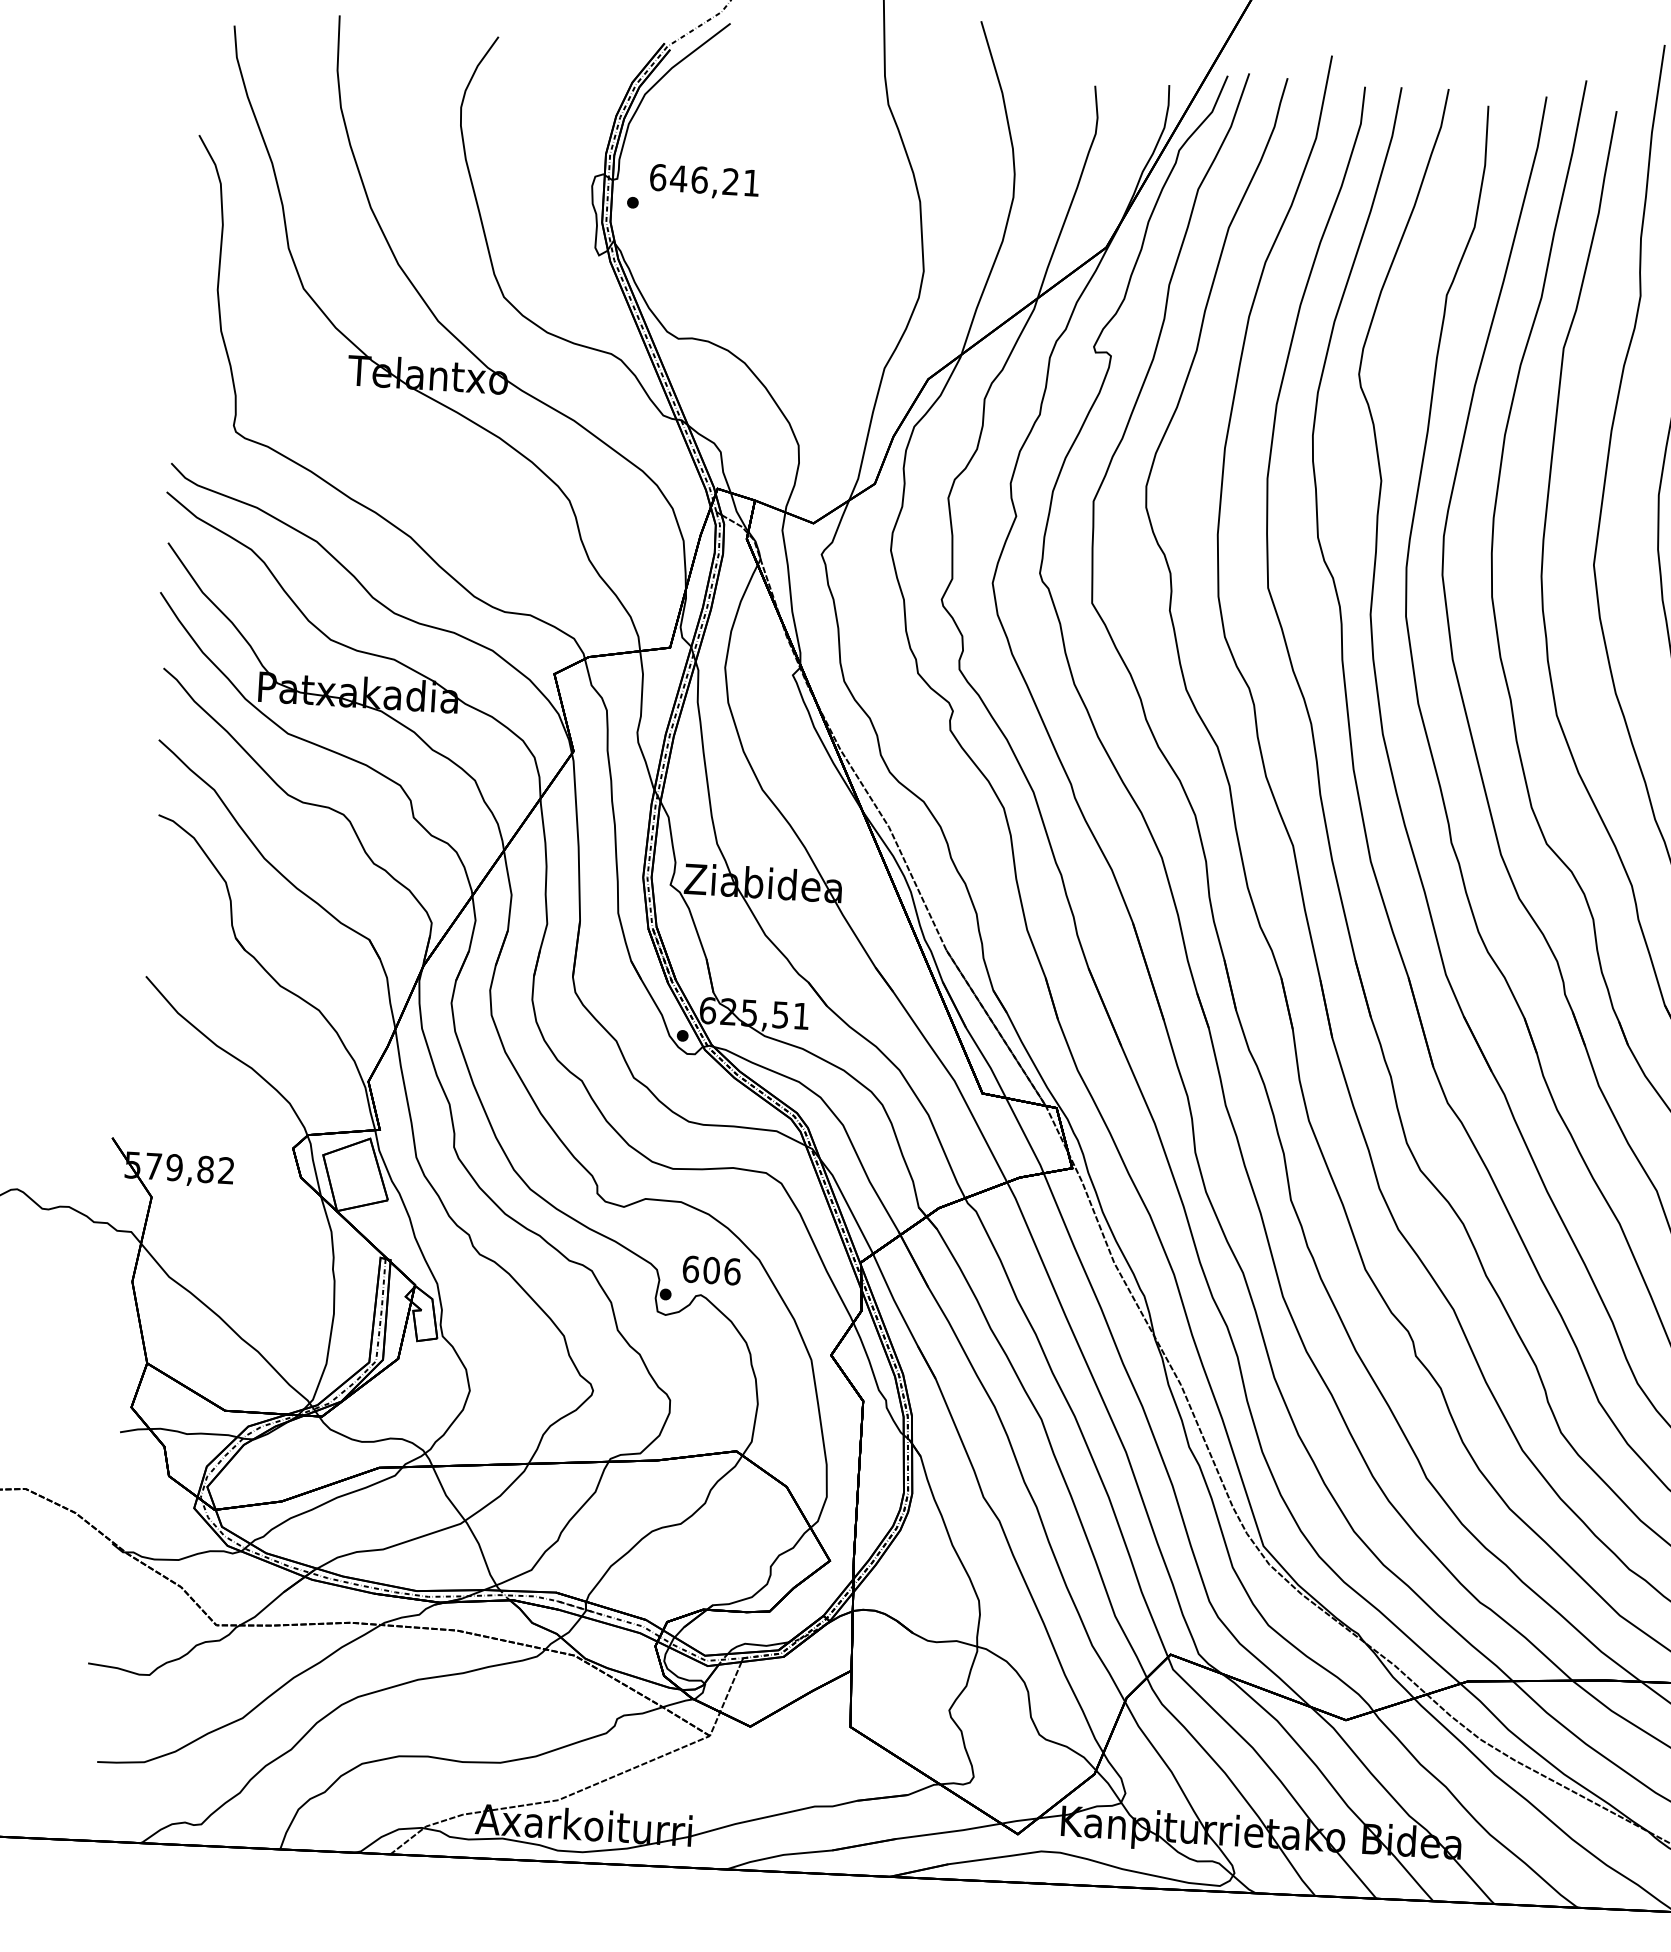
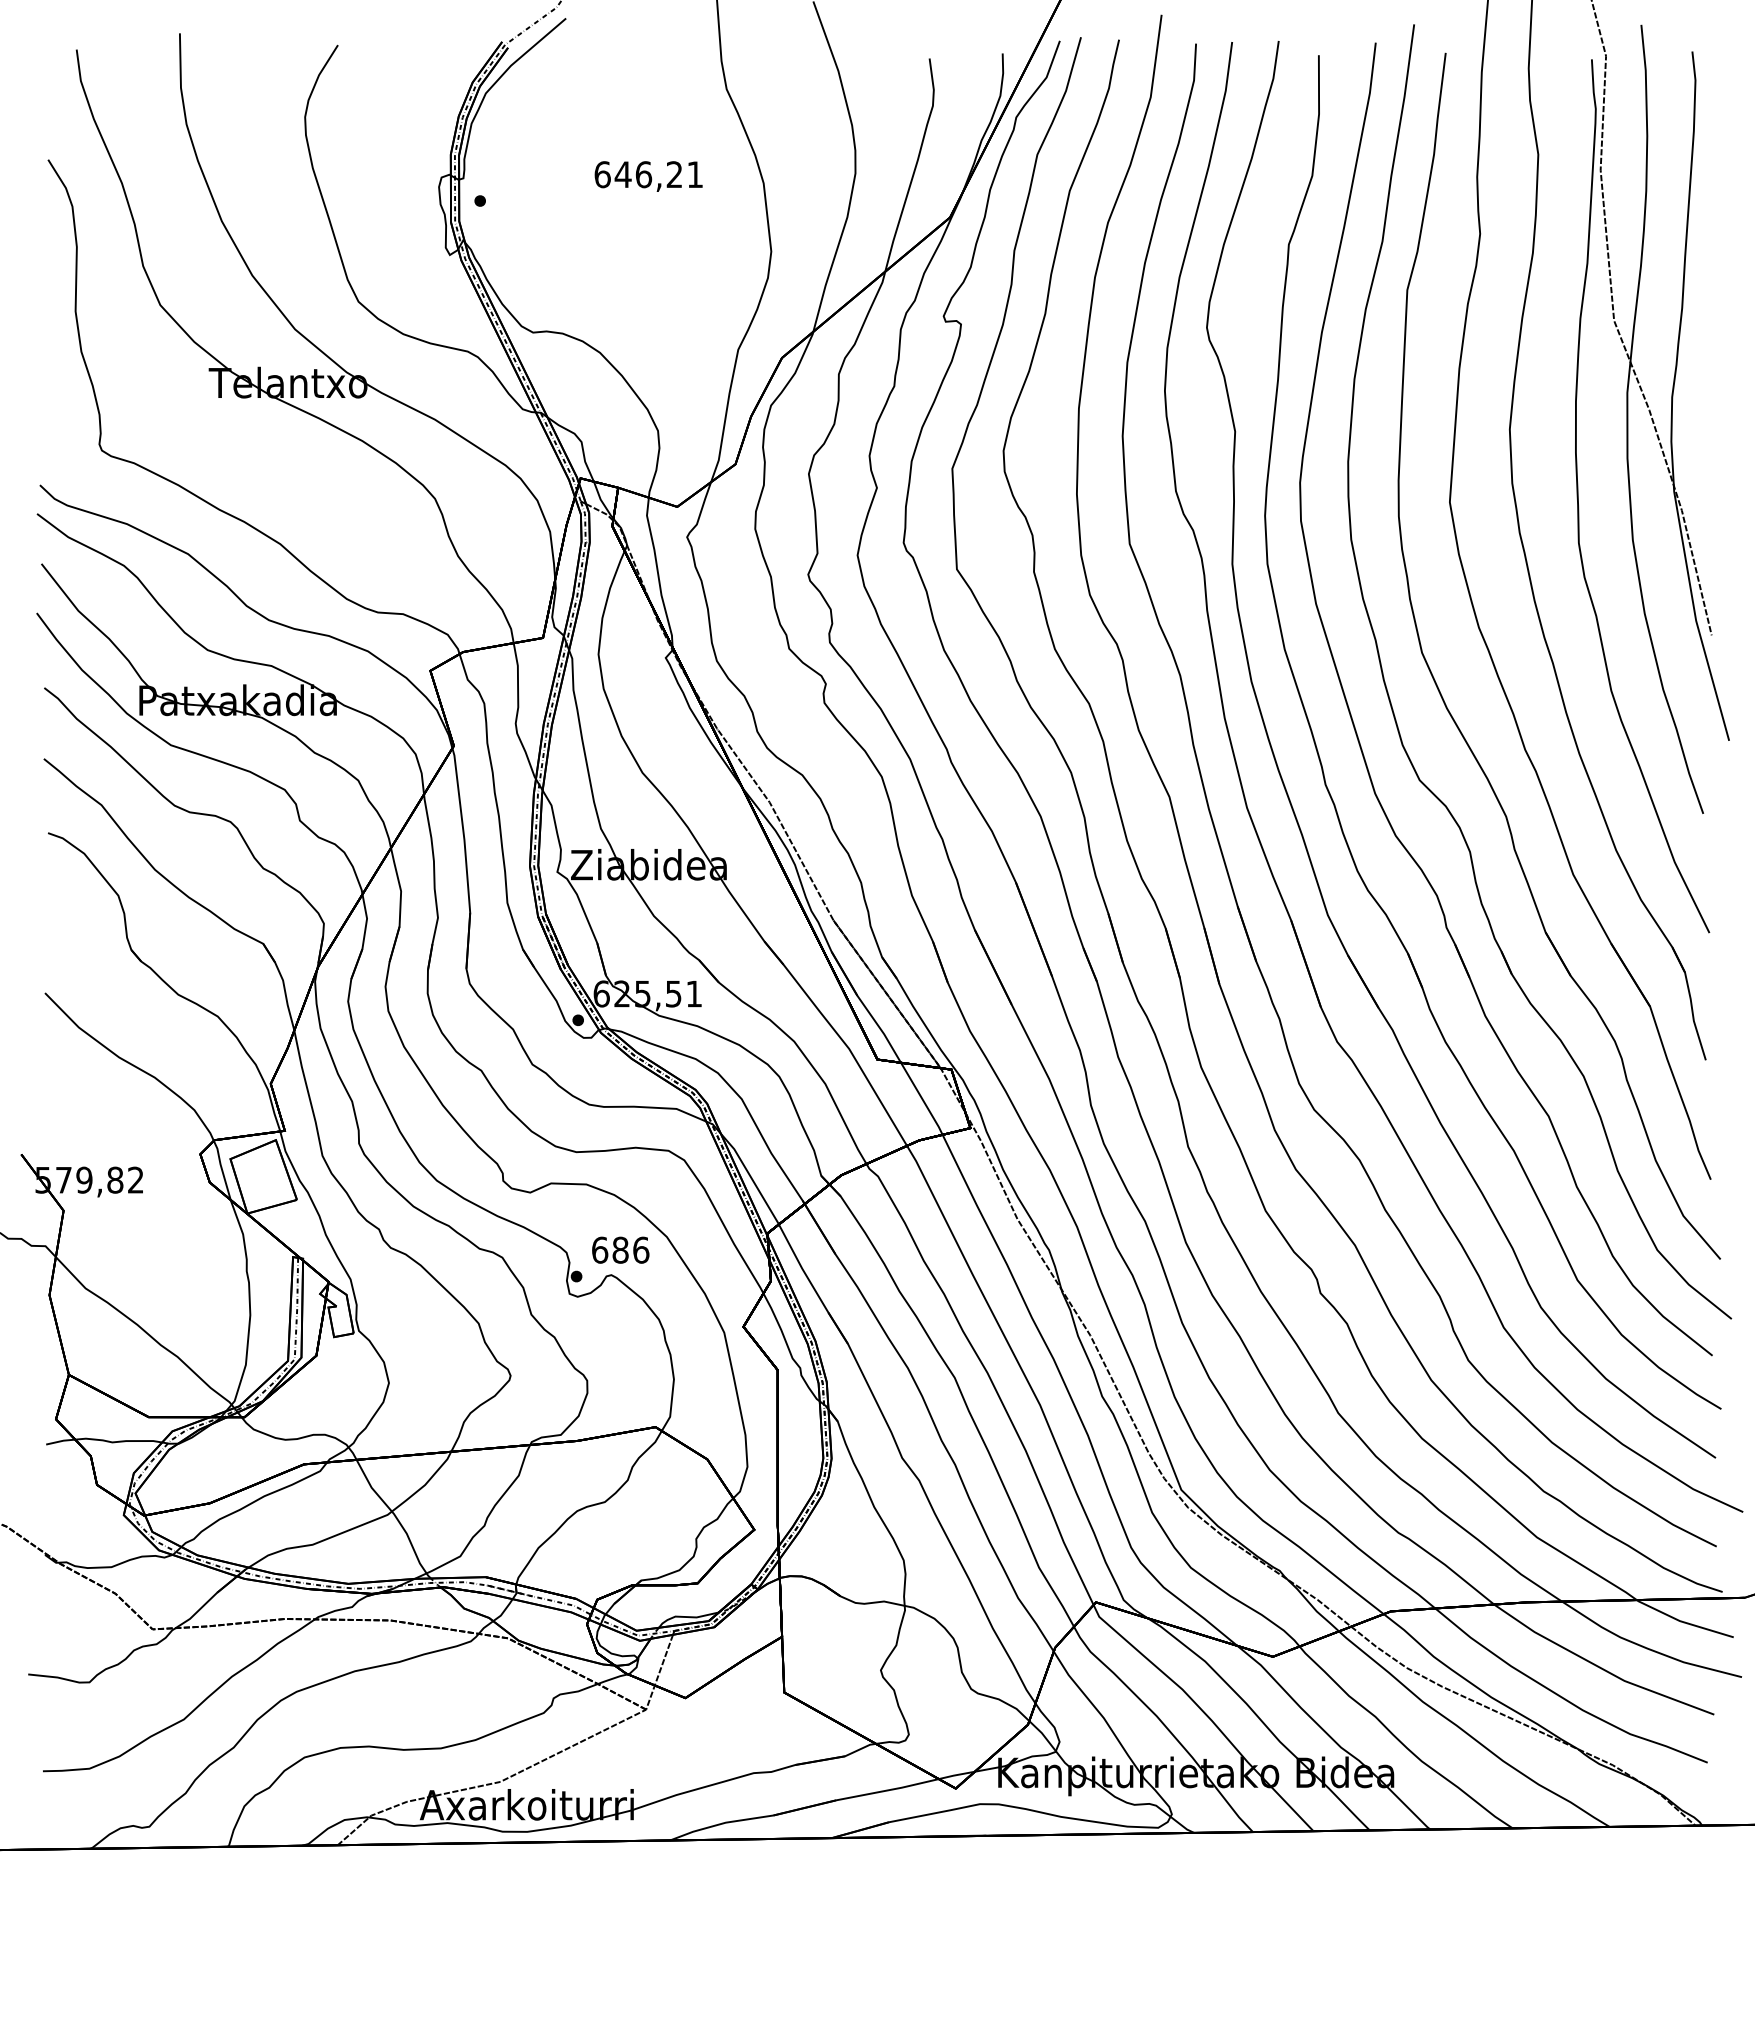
text: (704, 182) -> (648, 176), moved
text: (711, 1270) -> (620, 1250), 606 -> 686

